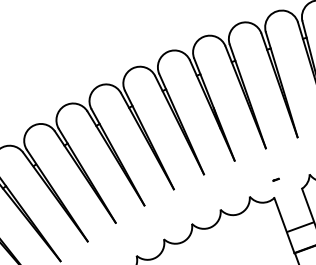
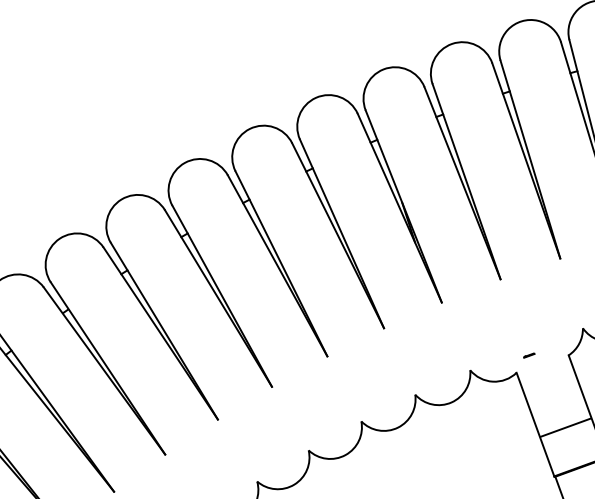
part: (275, 179) -> (528, 354), moved

